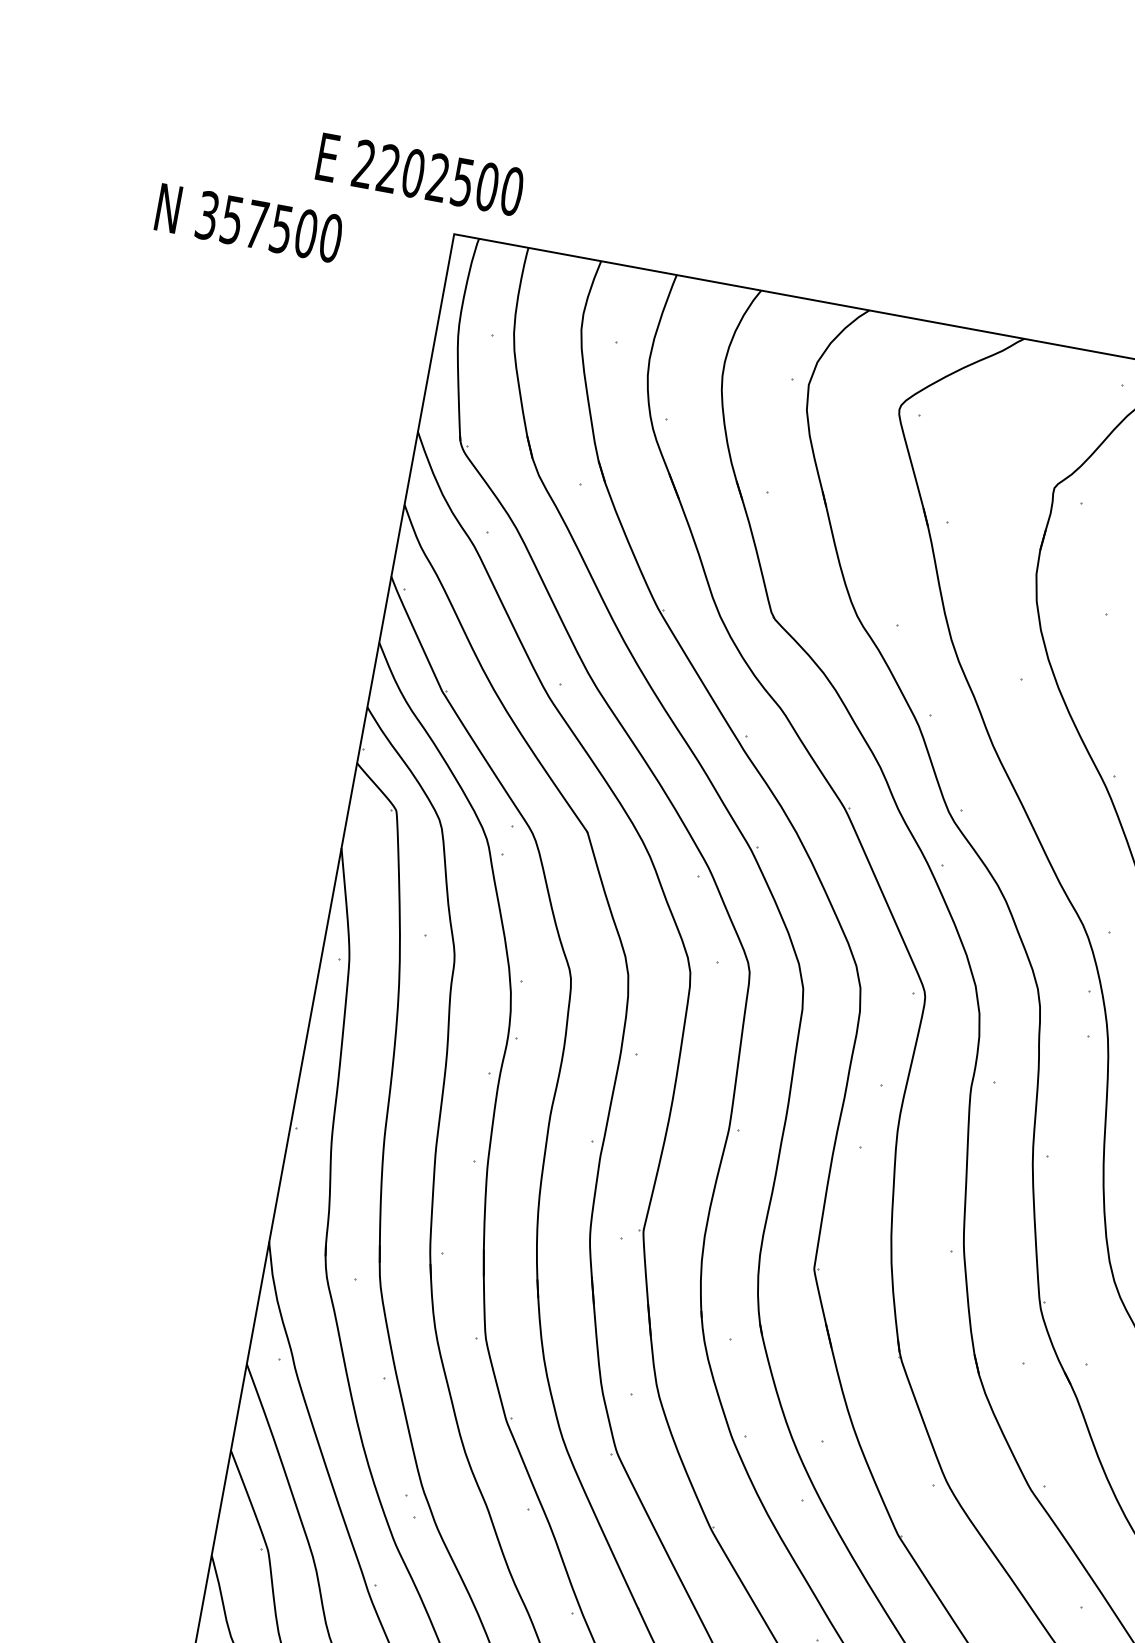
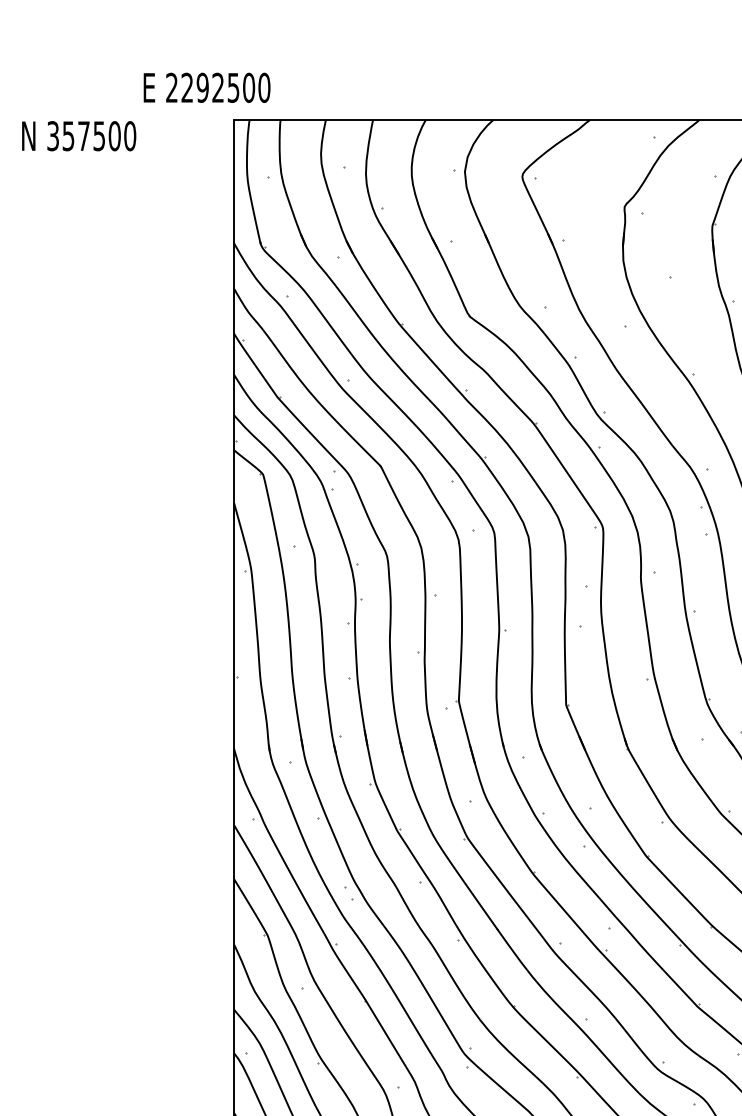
text: (413, 172) -> (202, 87), 2202500 -> 2292500
text: (249, 223) -> (79, 136), moved

